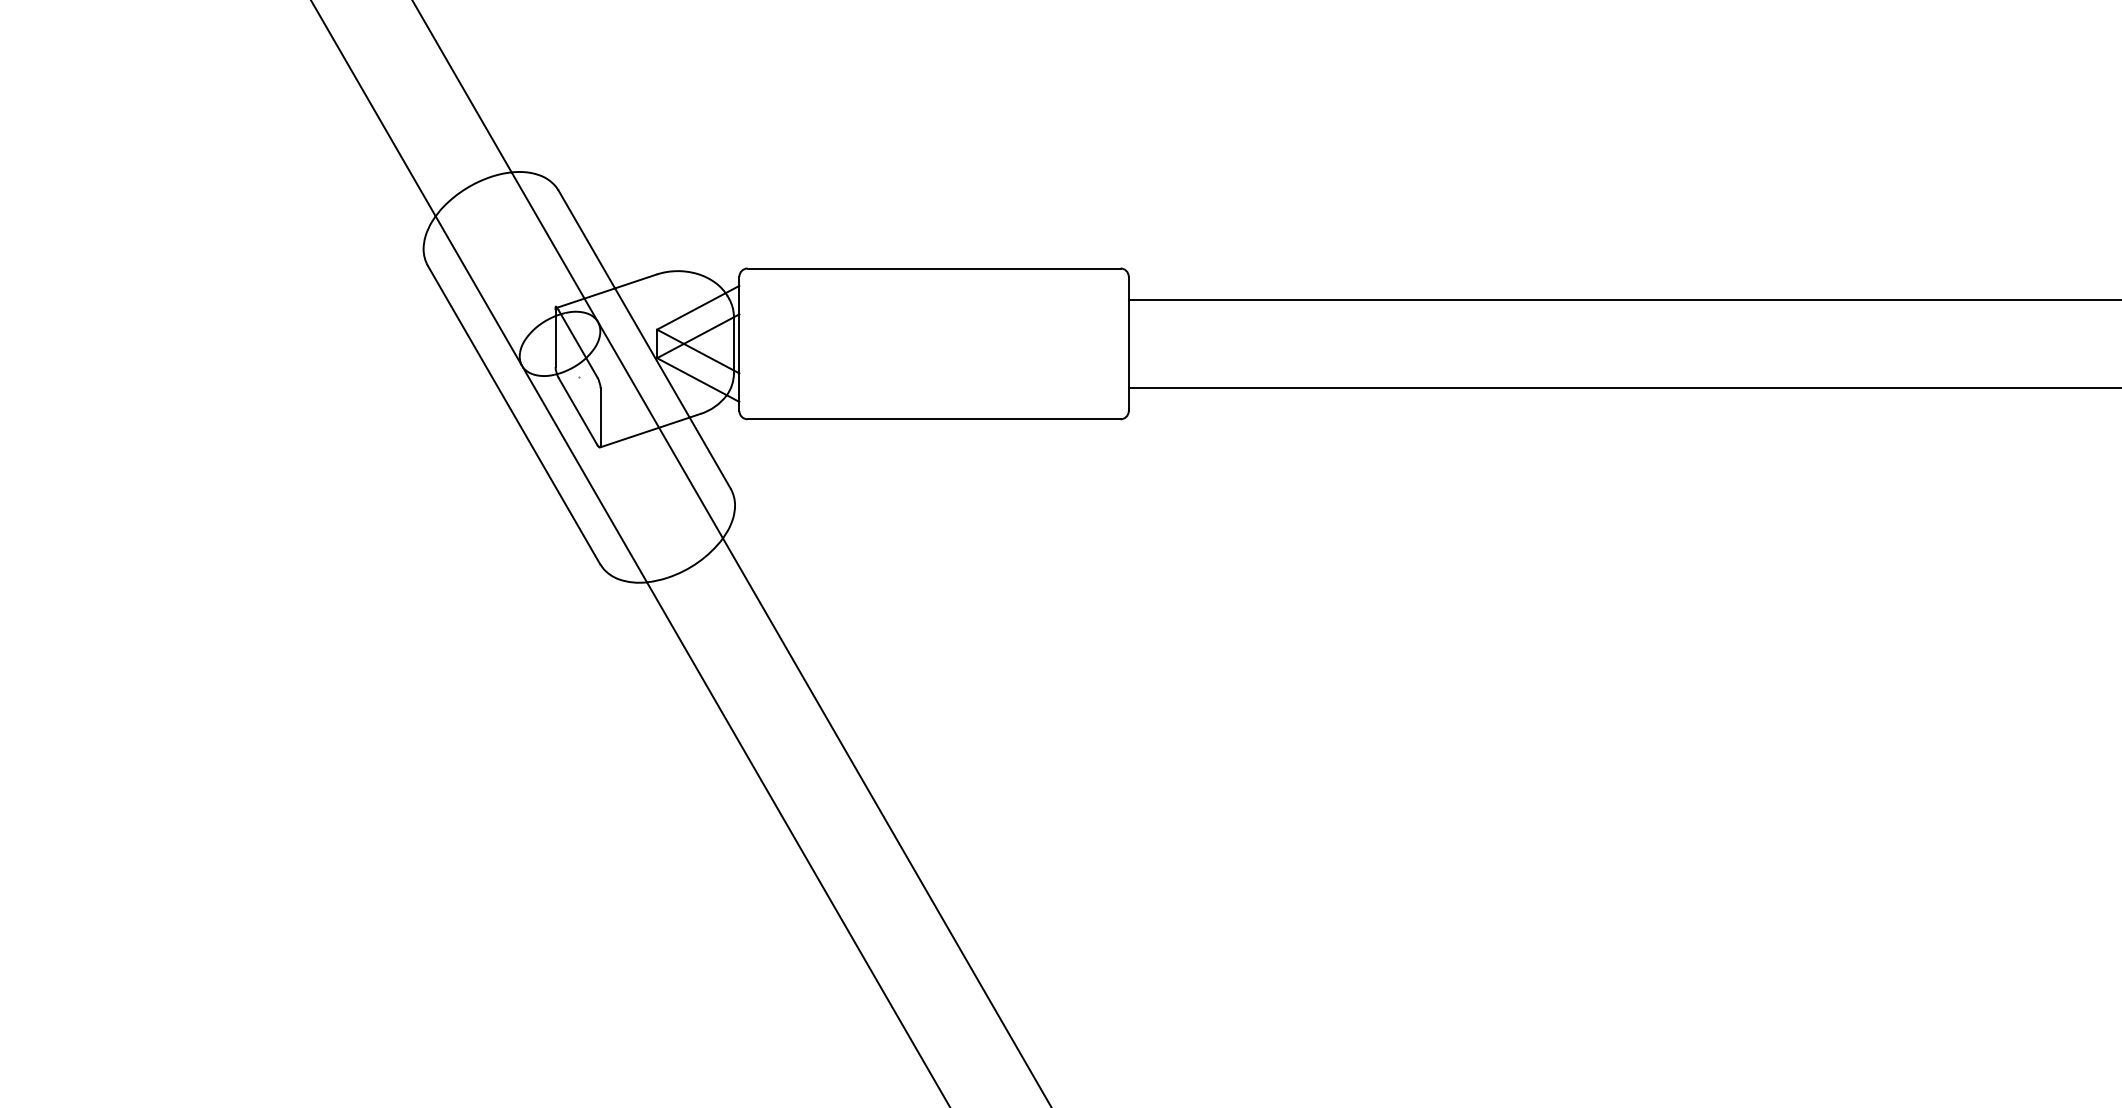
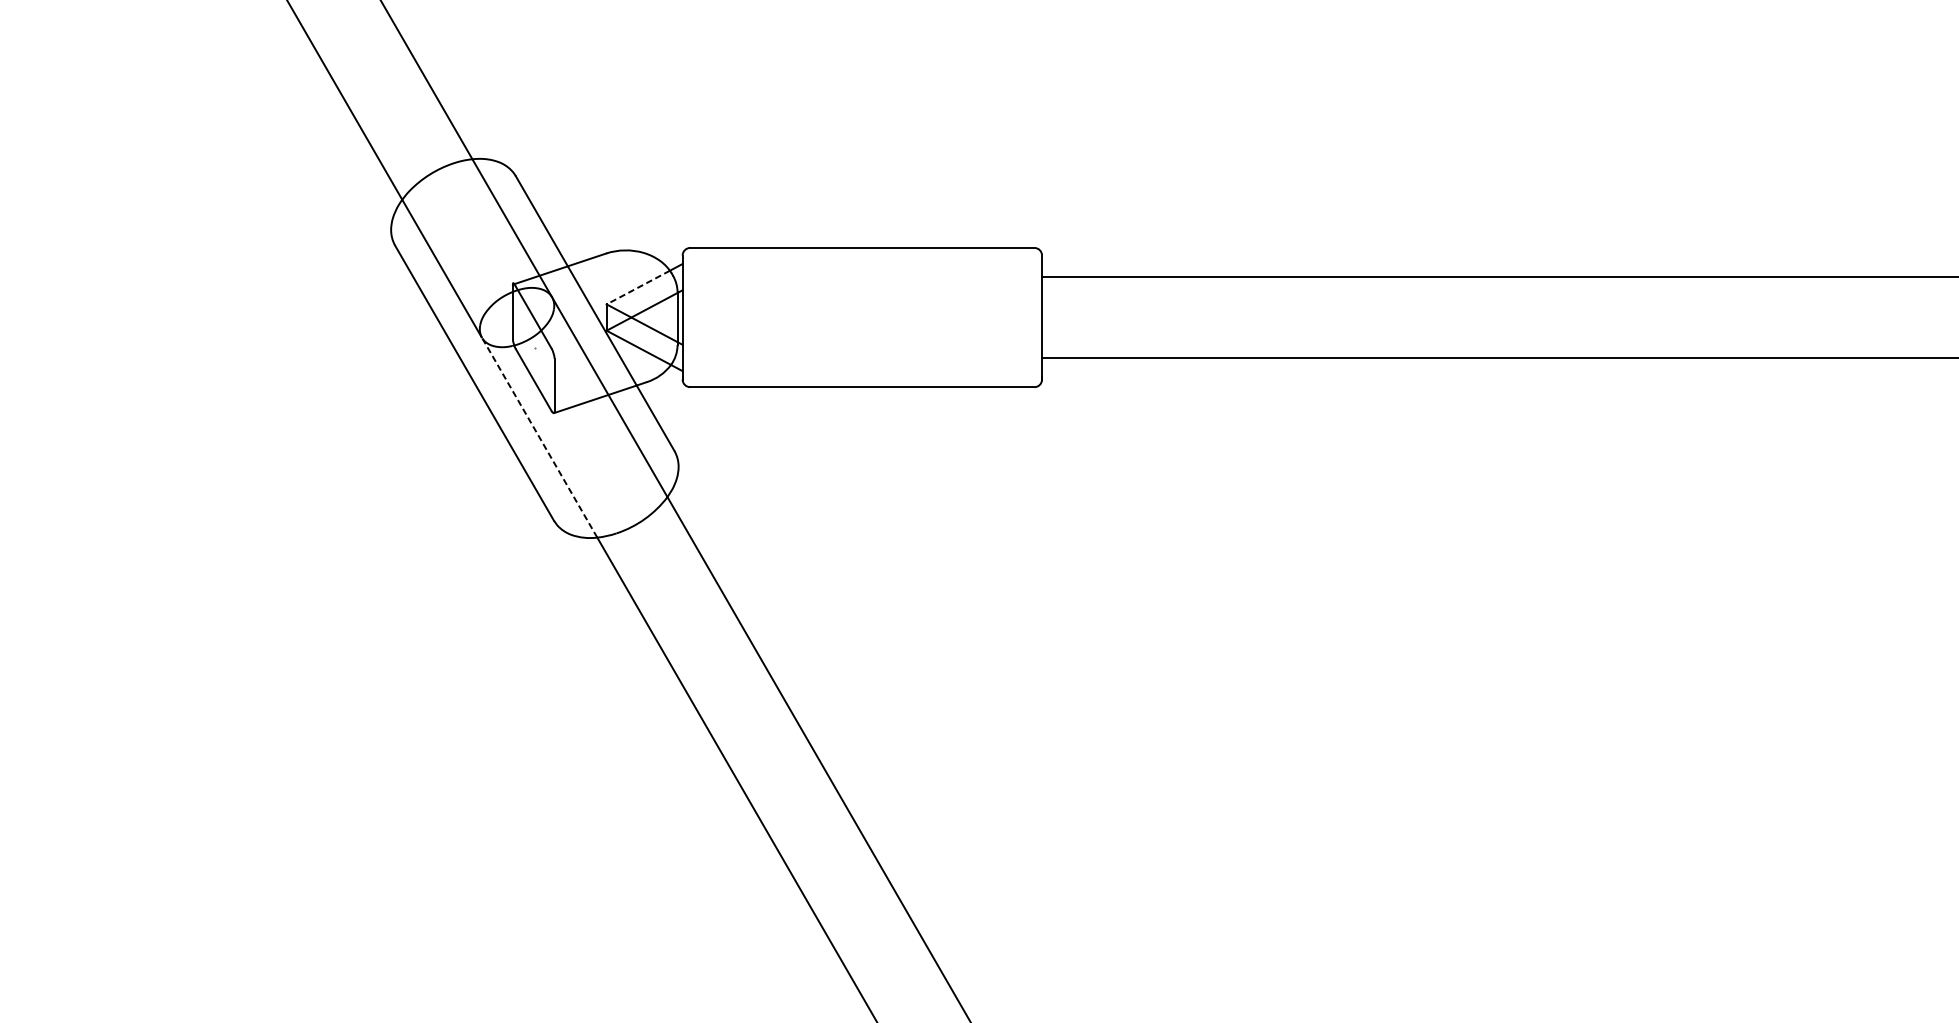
line: (691, 311) -> (638, 287), solid -> dashed
line: (584, 474) -> (539, 438), solid -> dashed

